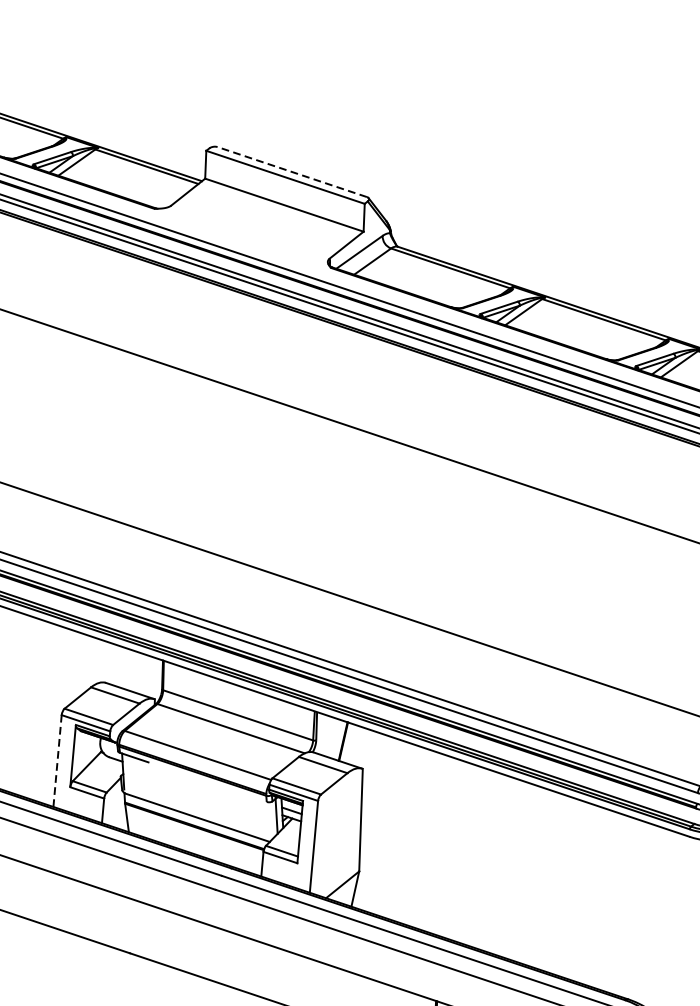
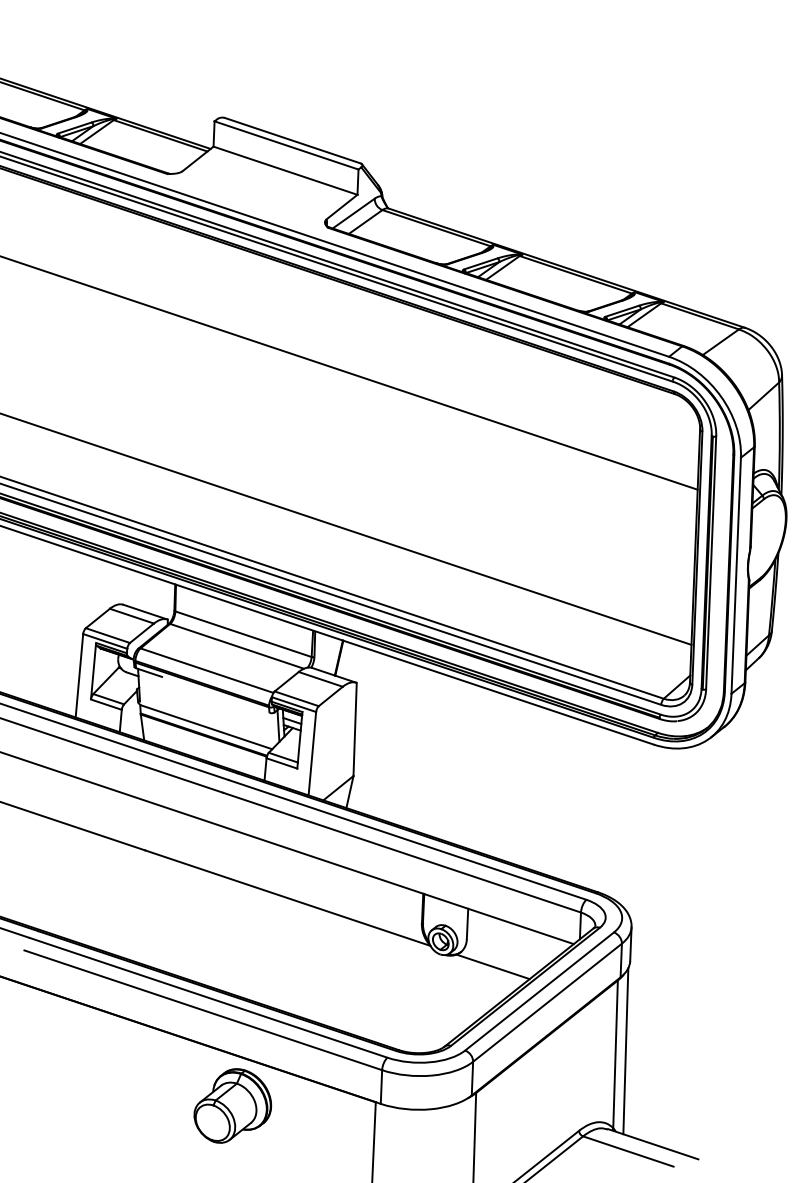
line: (292, 171) -> (292, 140), dashed -> solid
line: (57, 760) -> (79, 675), dashed -> solid

